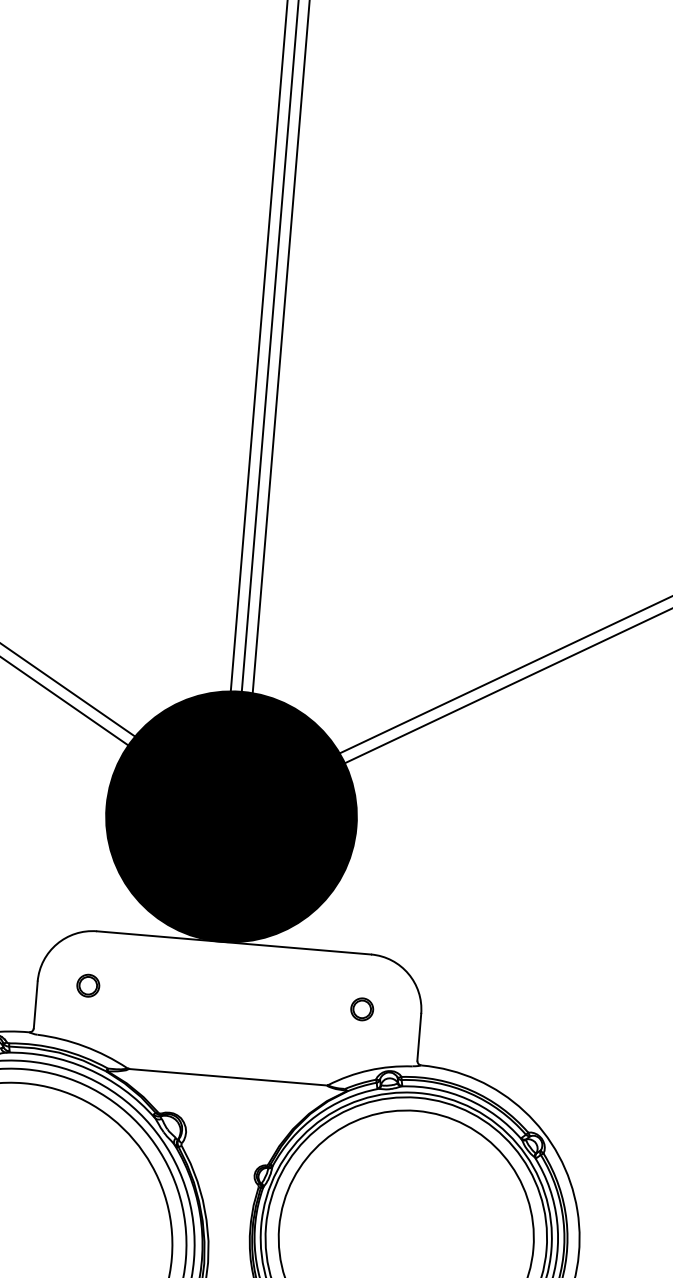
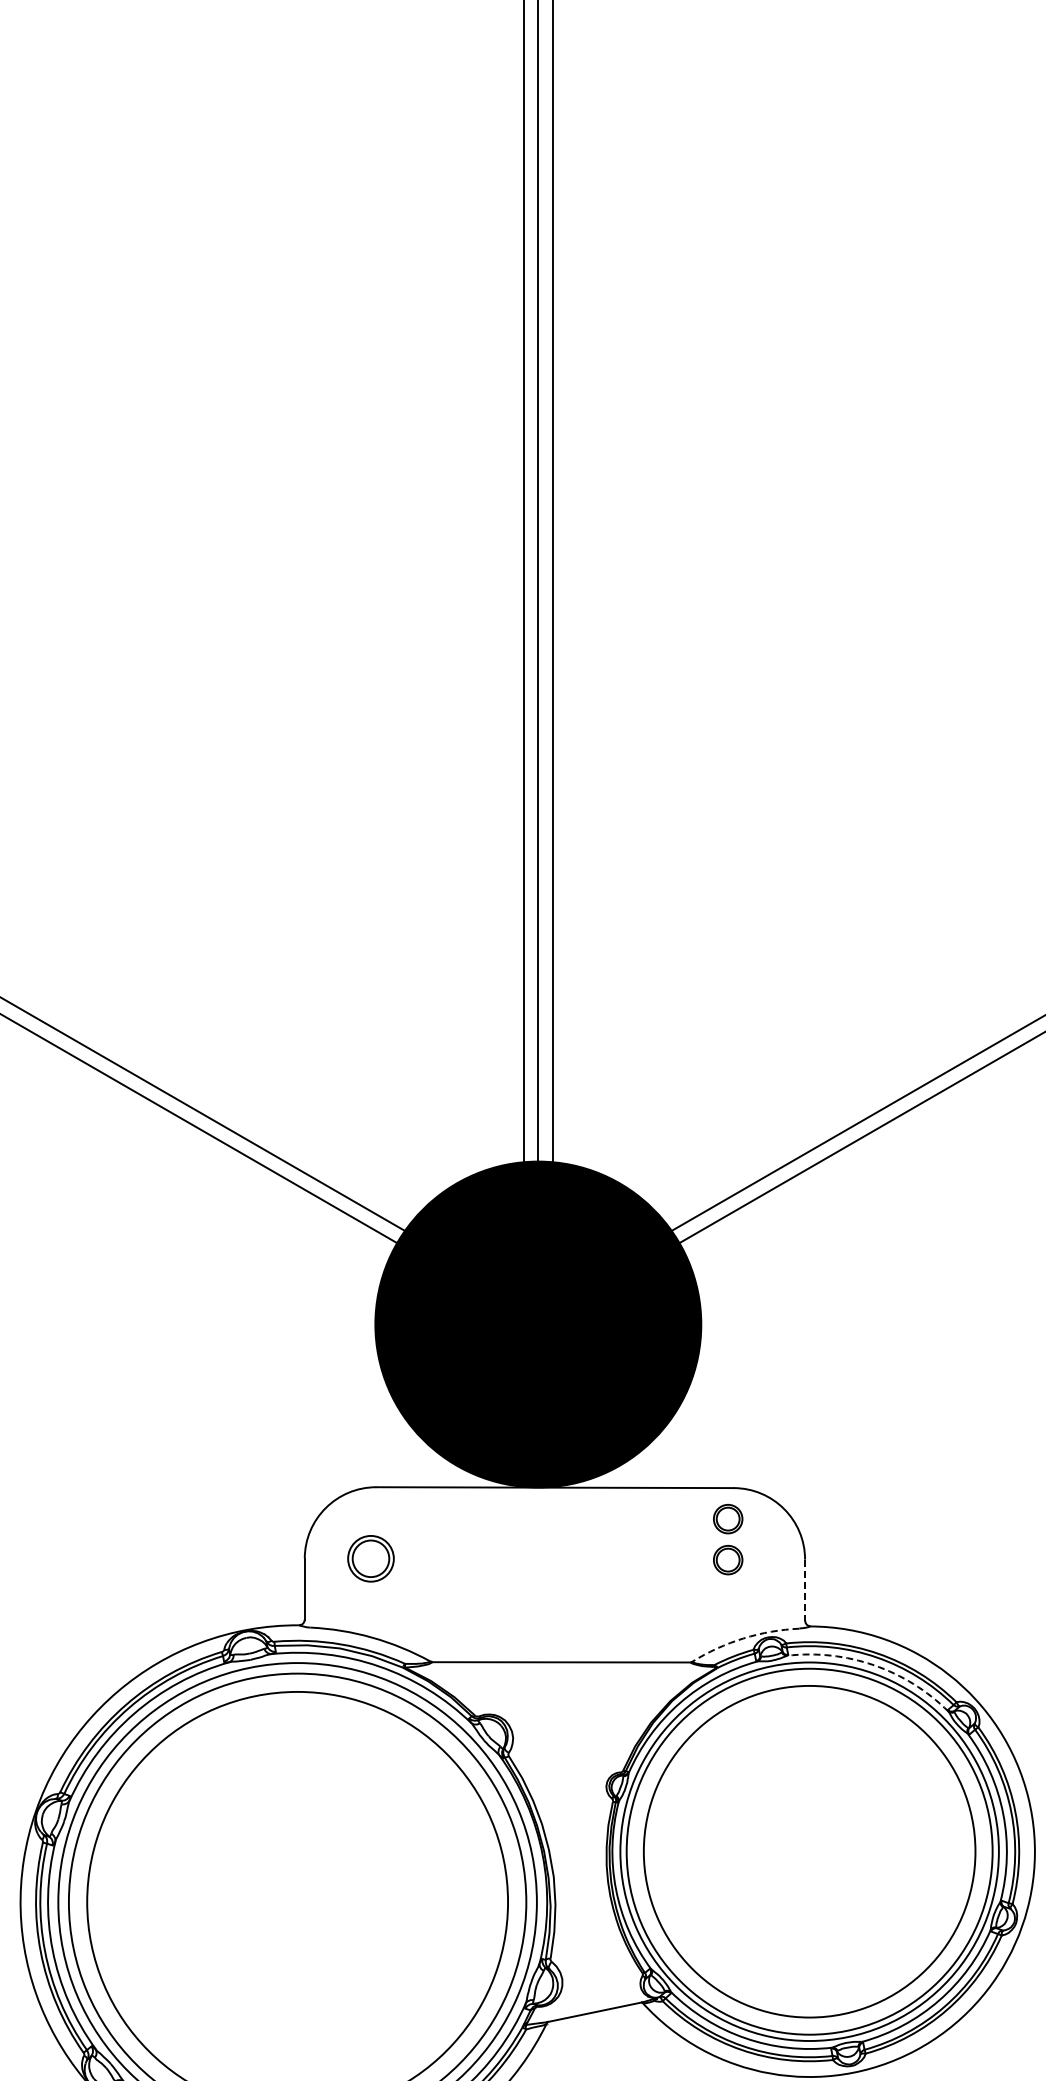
part: (365, 978) -> (728, 1519), added
part: (88, 985) -> (370, 1558), size x1.6
line: (419, 1037) -> (805, 1590), solid -> dashed
arc: (369, 1070) -> (743, 1638), solid -> dashed
arc: (467, 1099) -> (874, 1665), solid -> dashed

